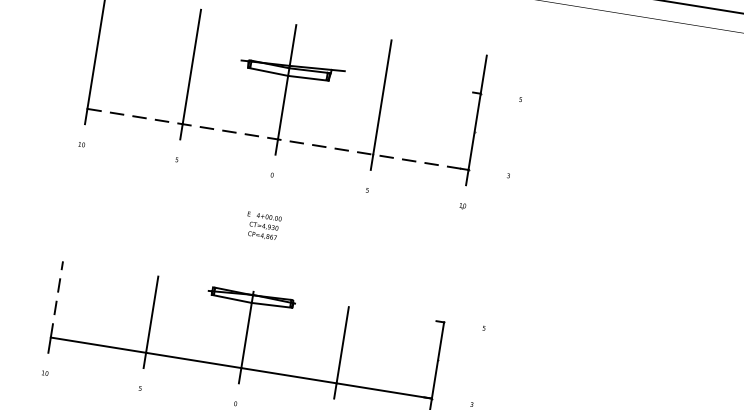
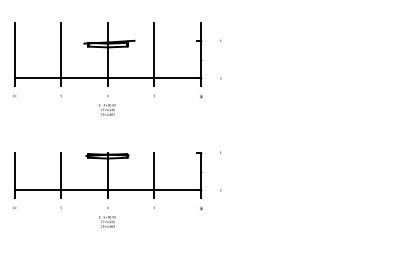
line: (279, 139) -> (108, 78), dashed -> solid
text: (263, 225) -> (107, 109), moved
line: (56, 298) -> (14, 171), dashed -> solid

